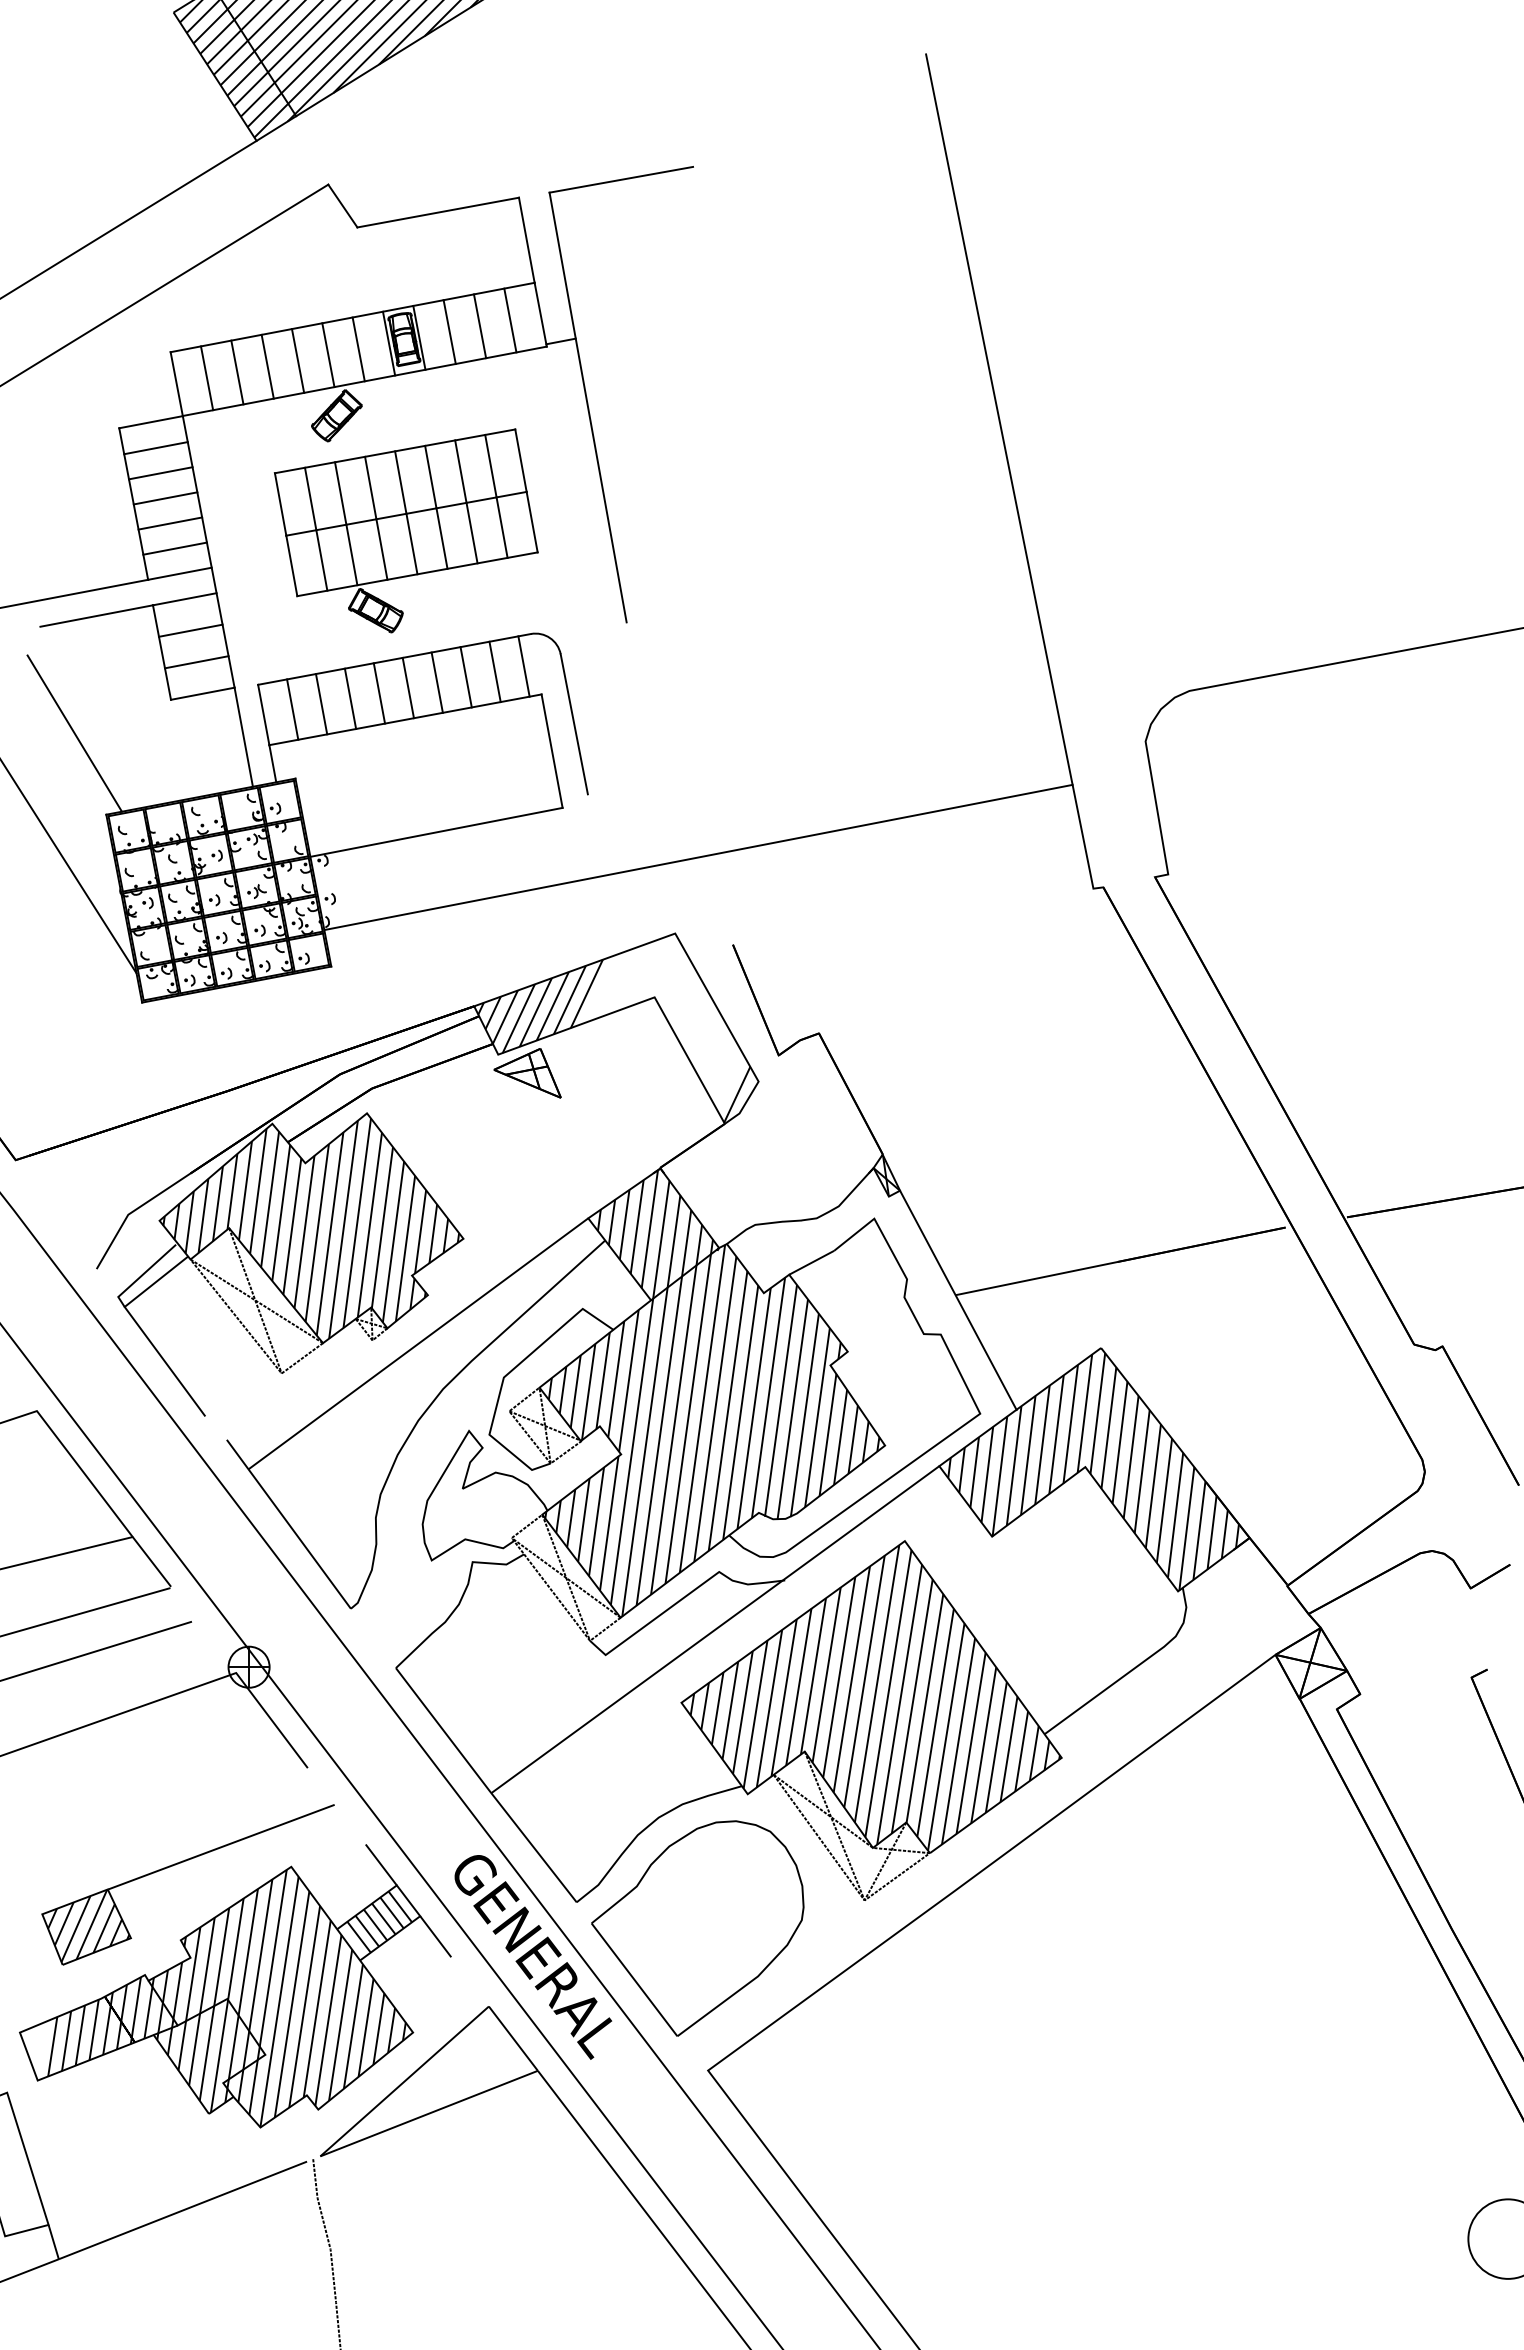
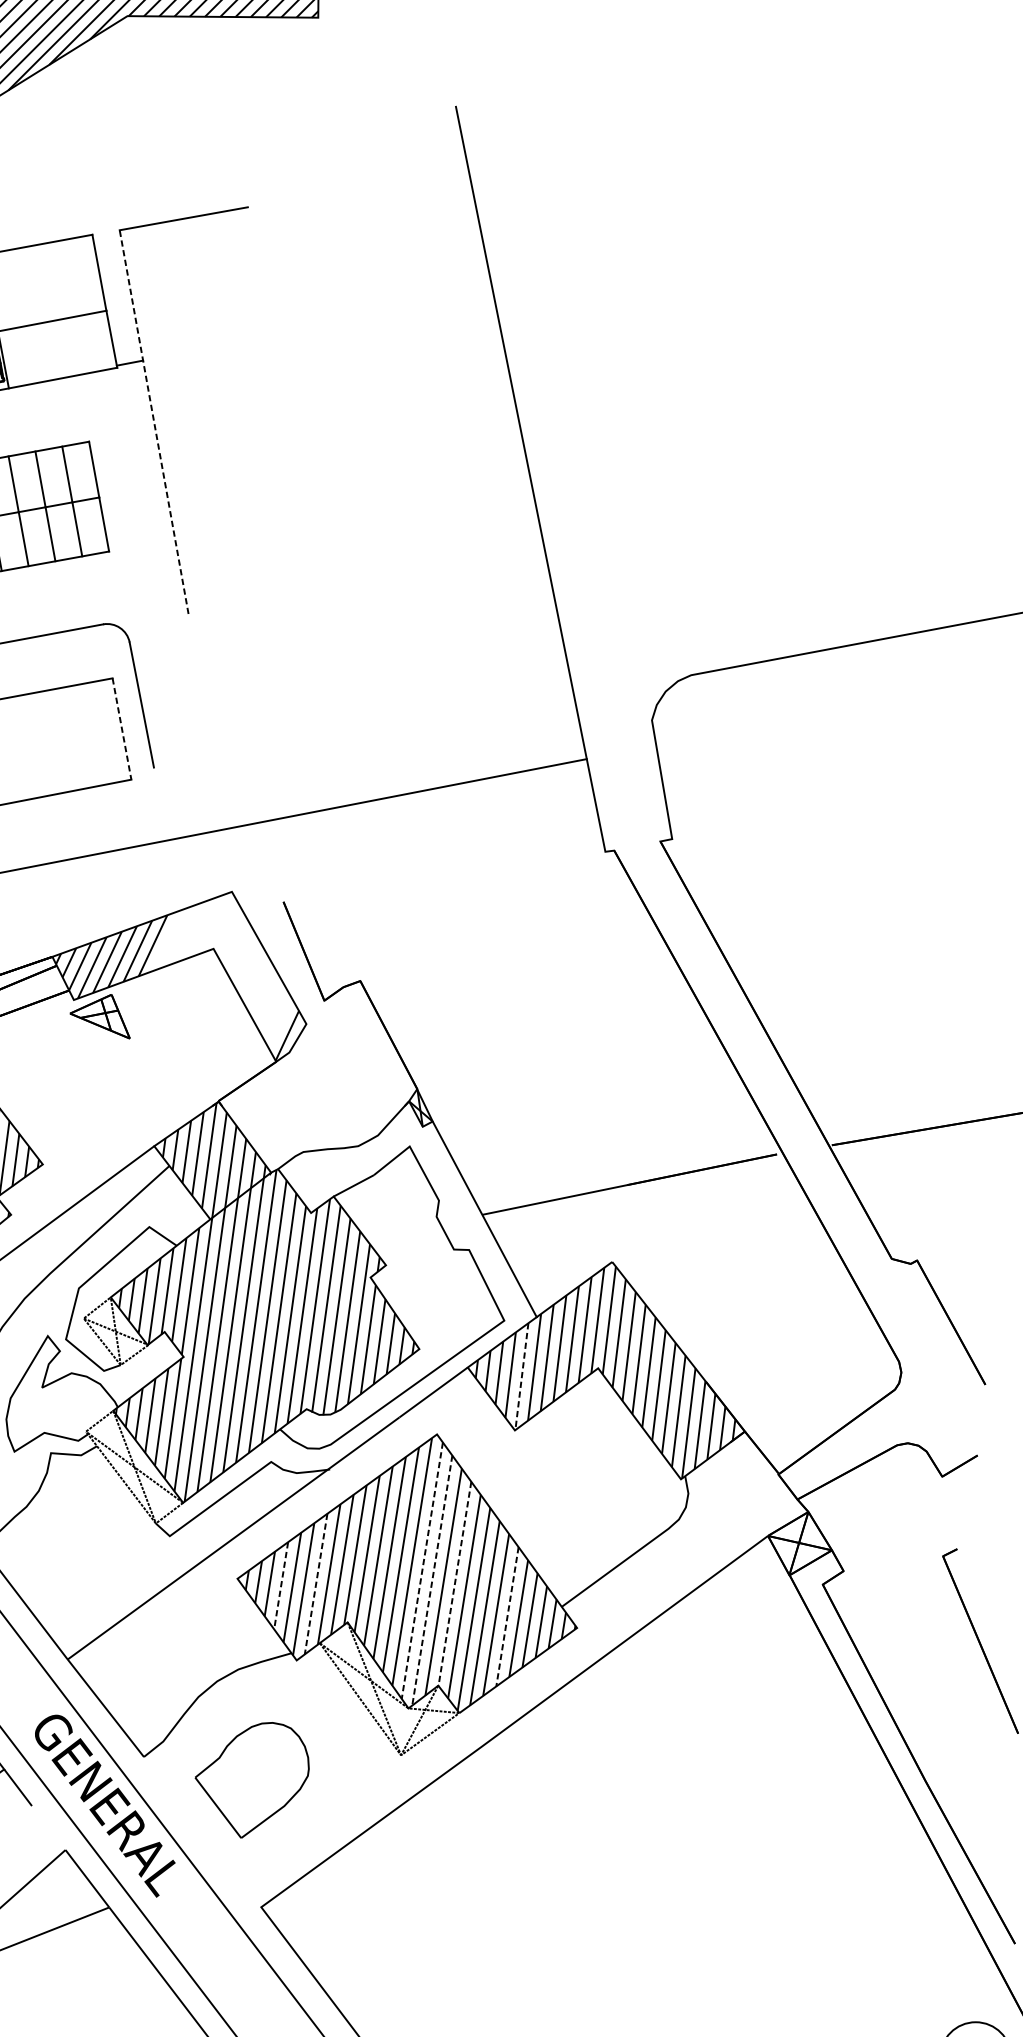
line: (510, 320) -> (84, 344), removed
line: (479, 326) -> (57, 349), removed
line: (449, 332) -> (30, 355), removed
line: (588, 407) -> (154, 422), solid -> dashed
line: (523, 666) -> (96, 653), removed
line: (494, 671) -> (70, 657), removed
line: (465, 677) -> (44, 663), removed
line: (436, 682) -> (18, 667), removed
line: (552, 751) -> (122, 729), solid -> dashed
line: (999, 1476) -> (521, 1376), solid -> dashed
line: (888, 1694) -> (422, 1571), solid -> dashed
line: (899, 1704) -> (432, 1580), solid -> dashed
line: (769, 1708) -> (316, 1583), solid -> dashed
line: (924, 1708) -> (454, 1583), solid -> dashed
line: (730, 1711) -> (281, 1586), solid -> dashed
line: (983, 1745) -> (507, 1616), solid -> dashed
part: (697, 1928) -> (251, 1780), size x0.6

